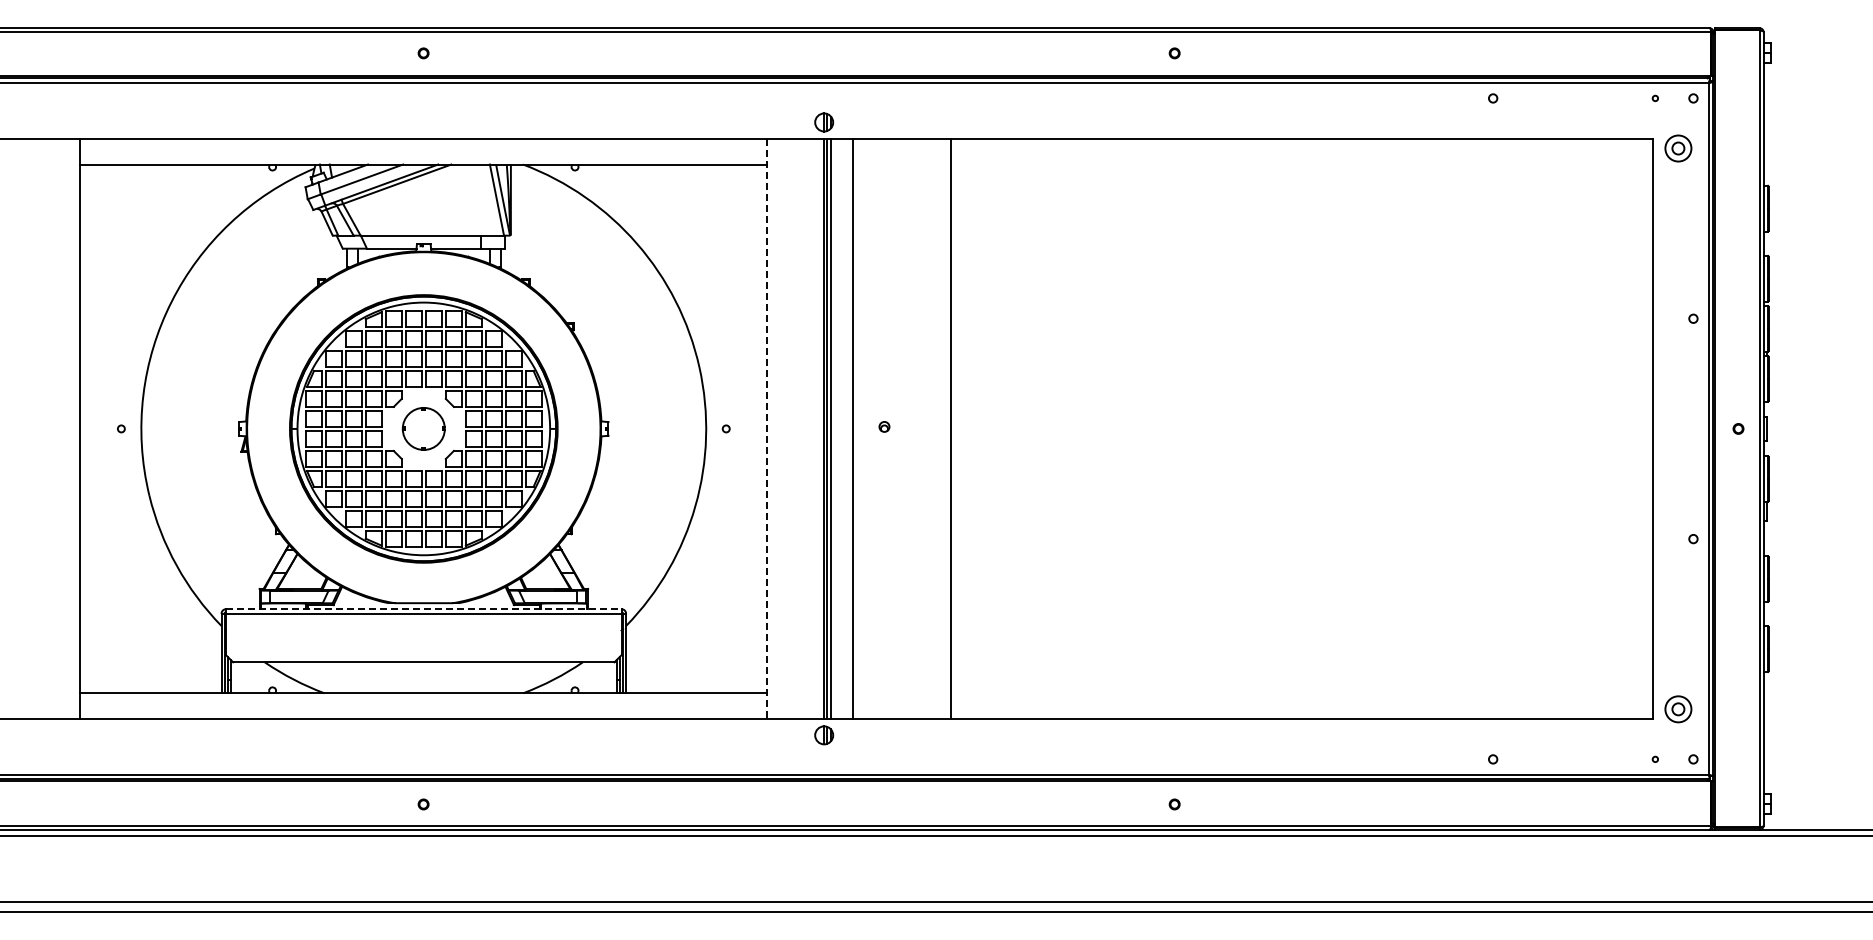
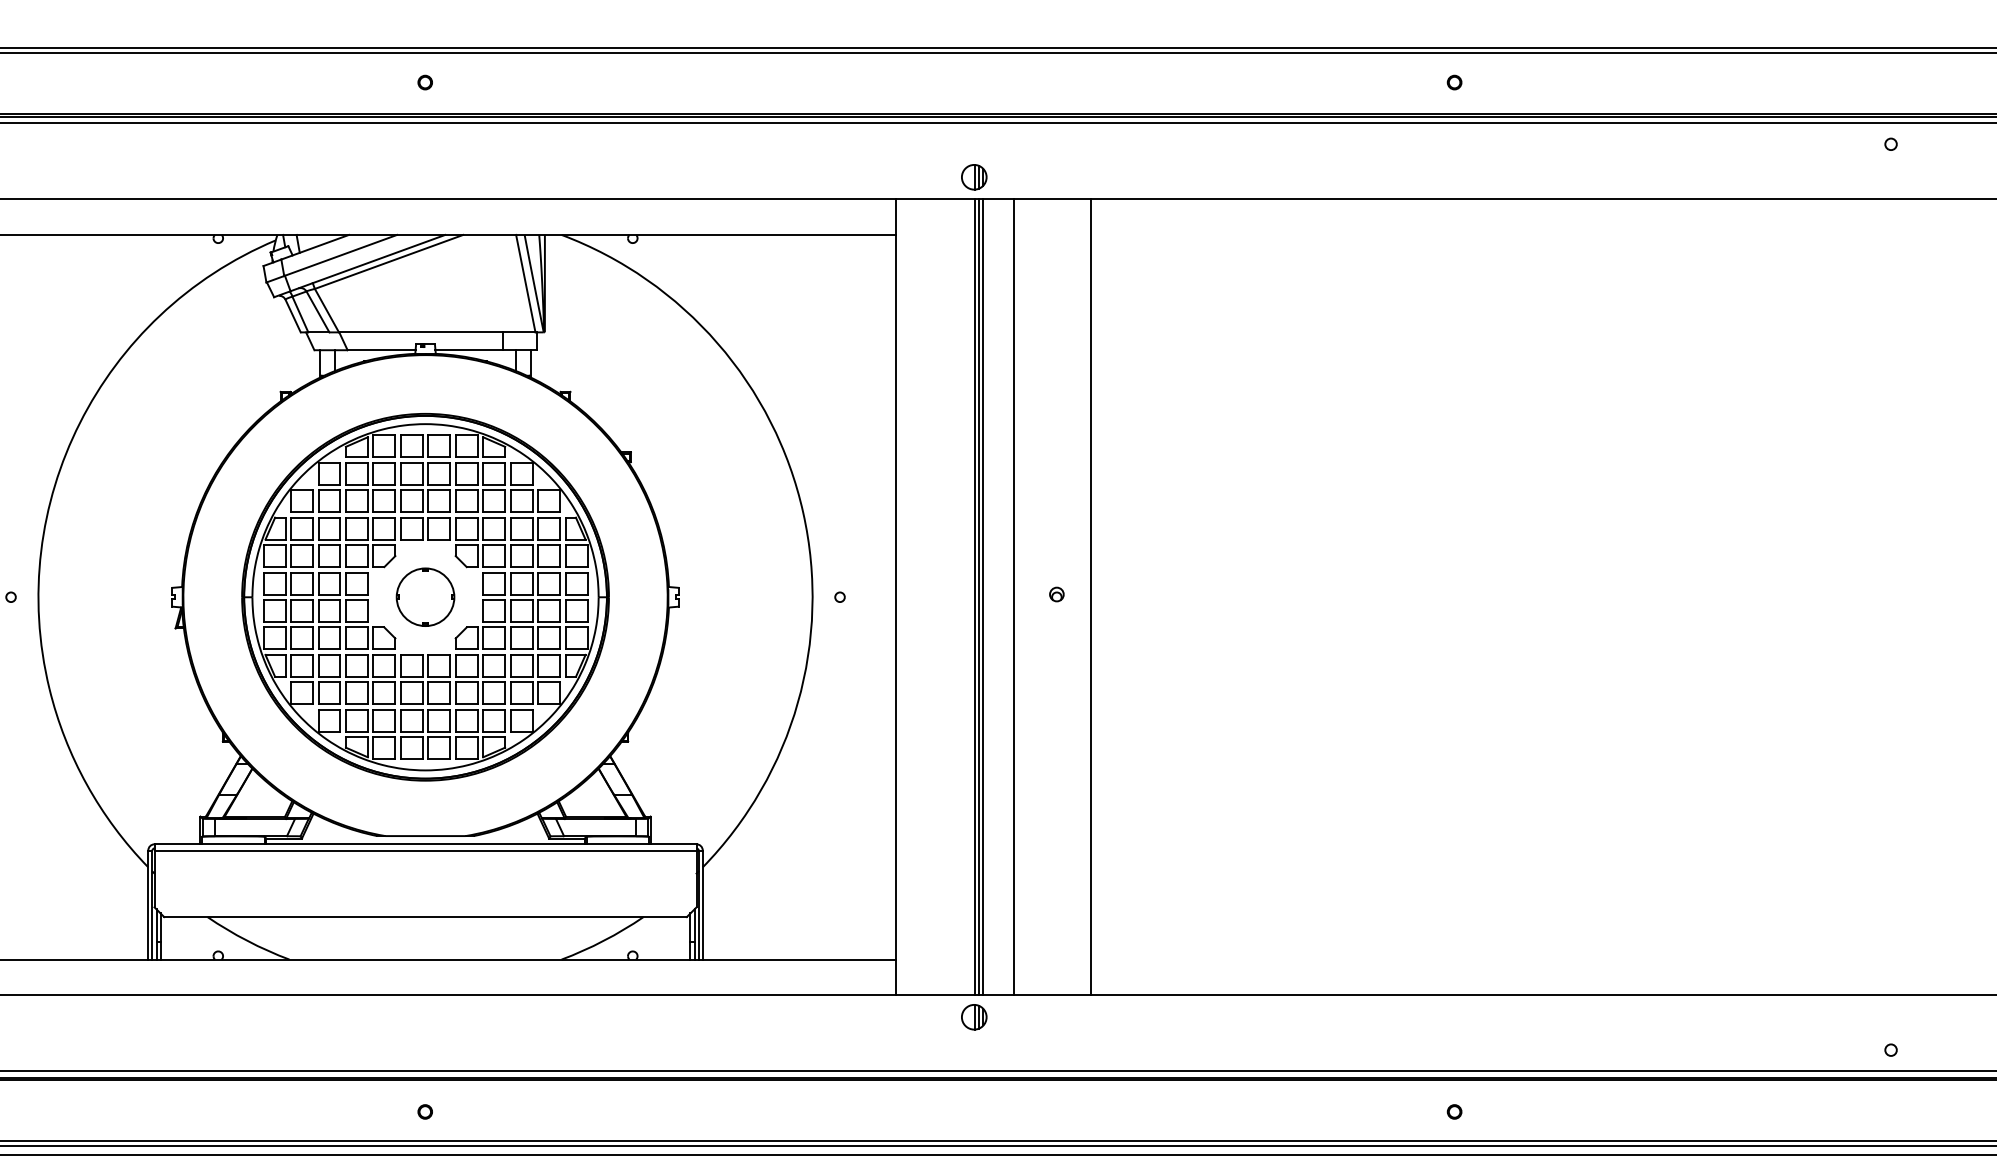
line: (950, 428) -> (1091, 596), moved
line: (767, 429) -> (896, 598), dashed -> solid
line: (423, 609) -> (425, 844), dashed -> solid

